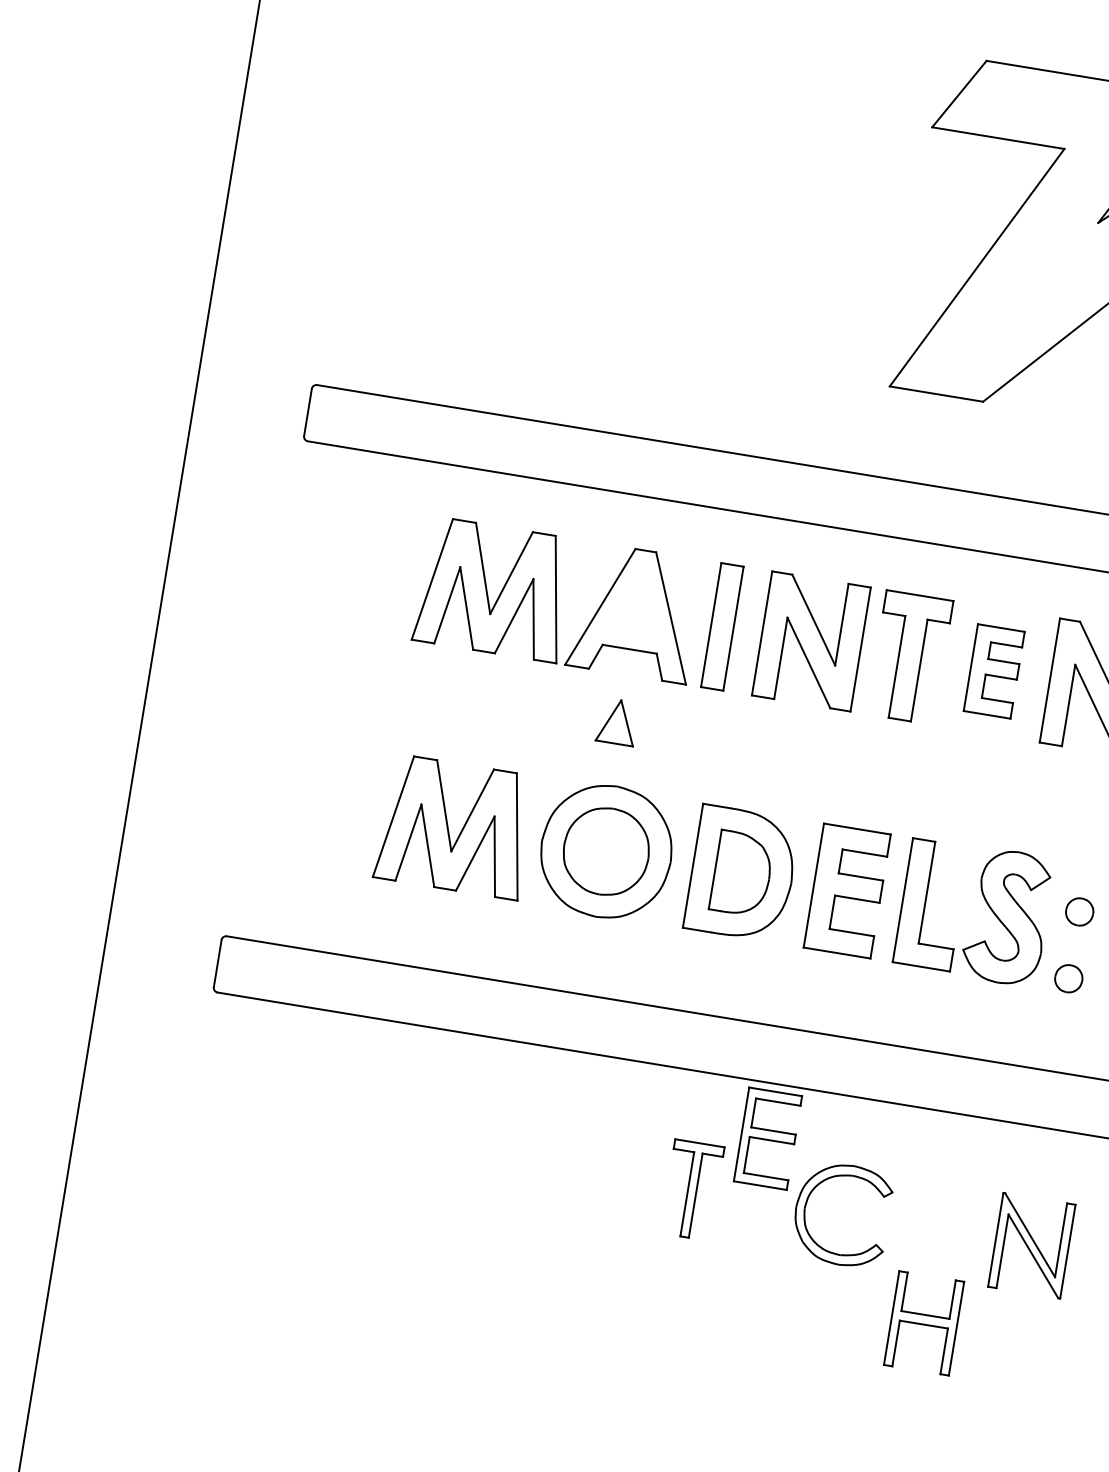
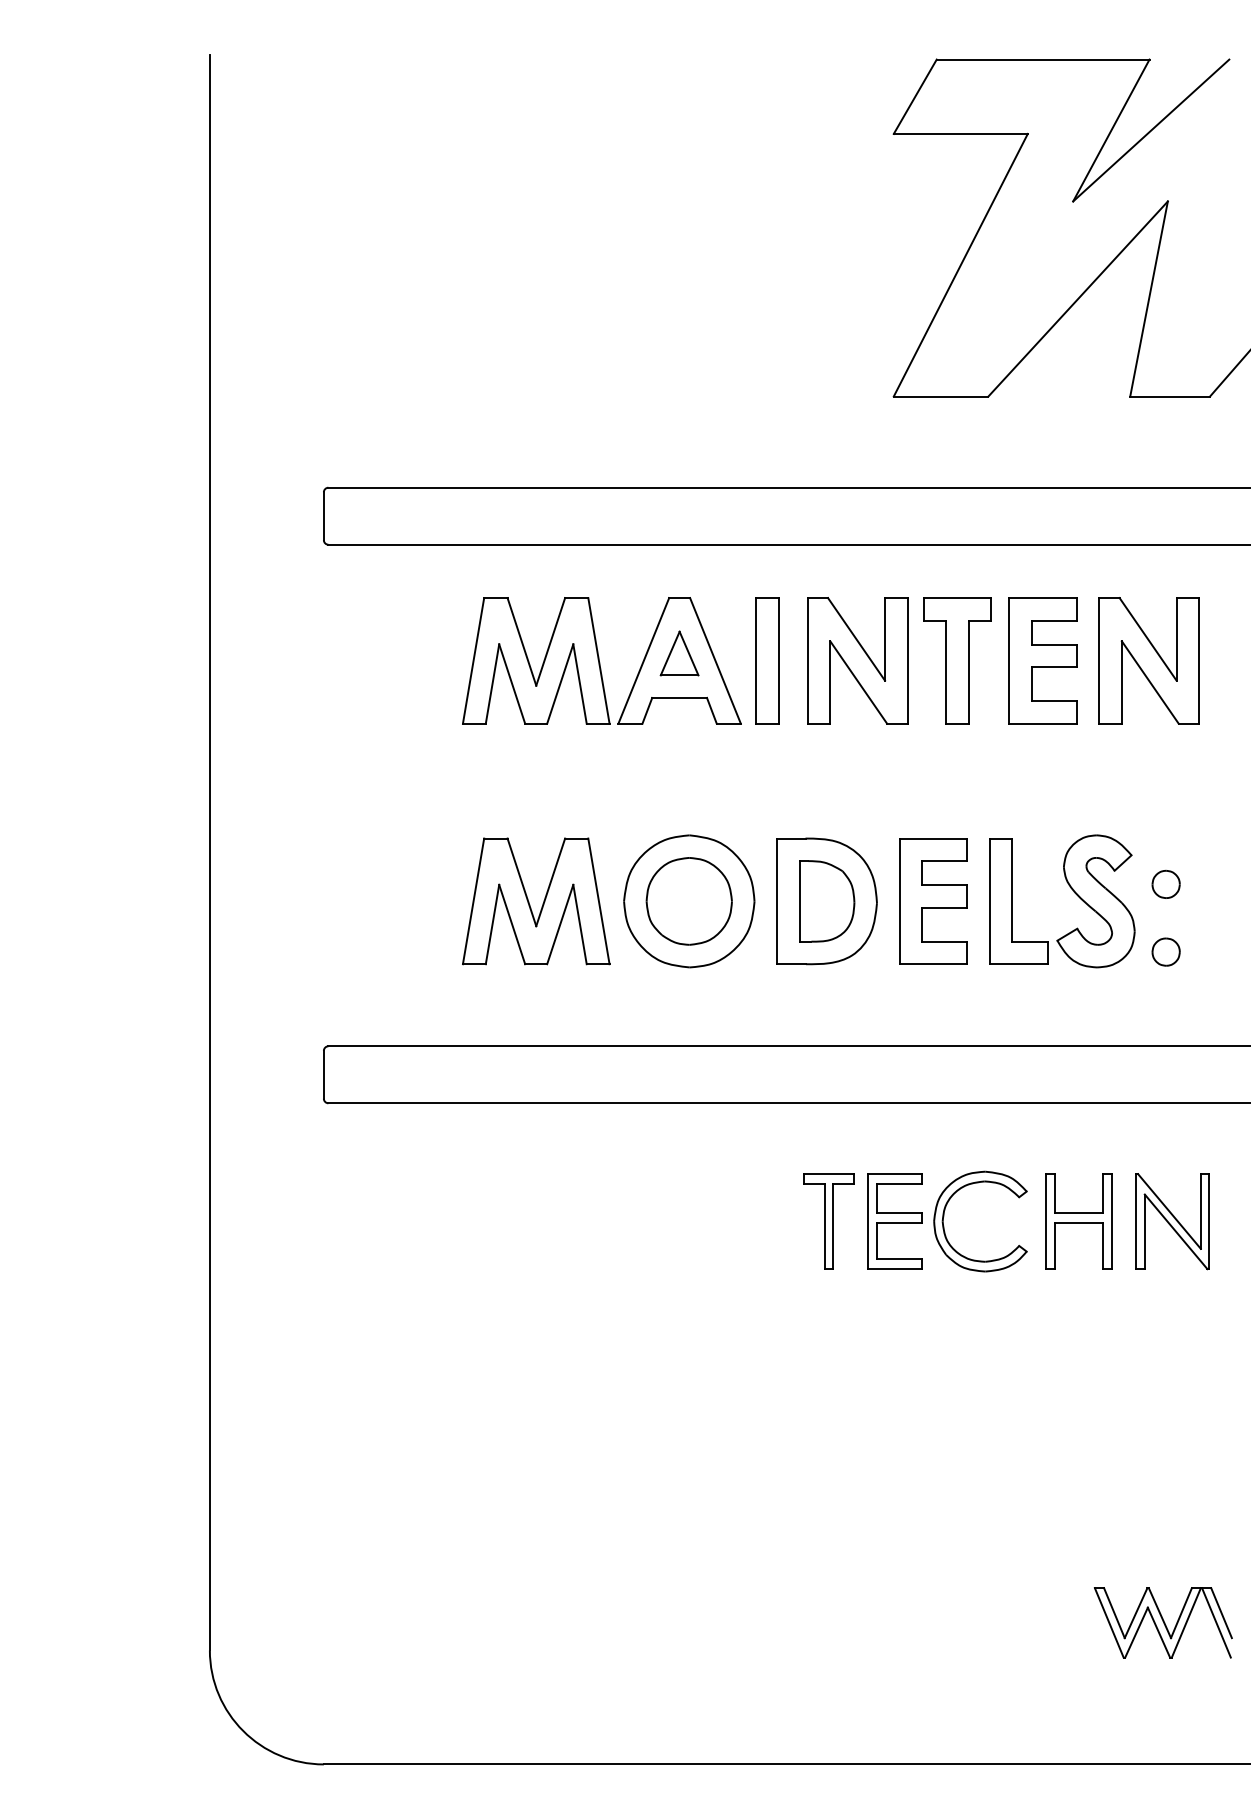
part: (993, 670) -> (1042, 660), size x1.43
part: (617, 721) -> (679, 653), moved
part: (767, 1138) -> (894, 1221), moved
part: (923, 1323) -> (1078, 1221), moved

